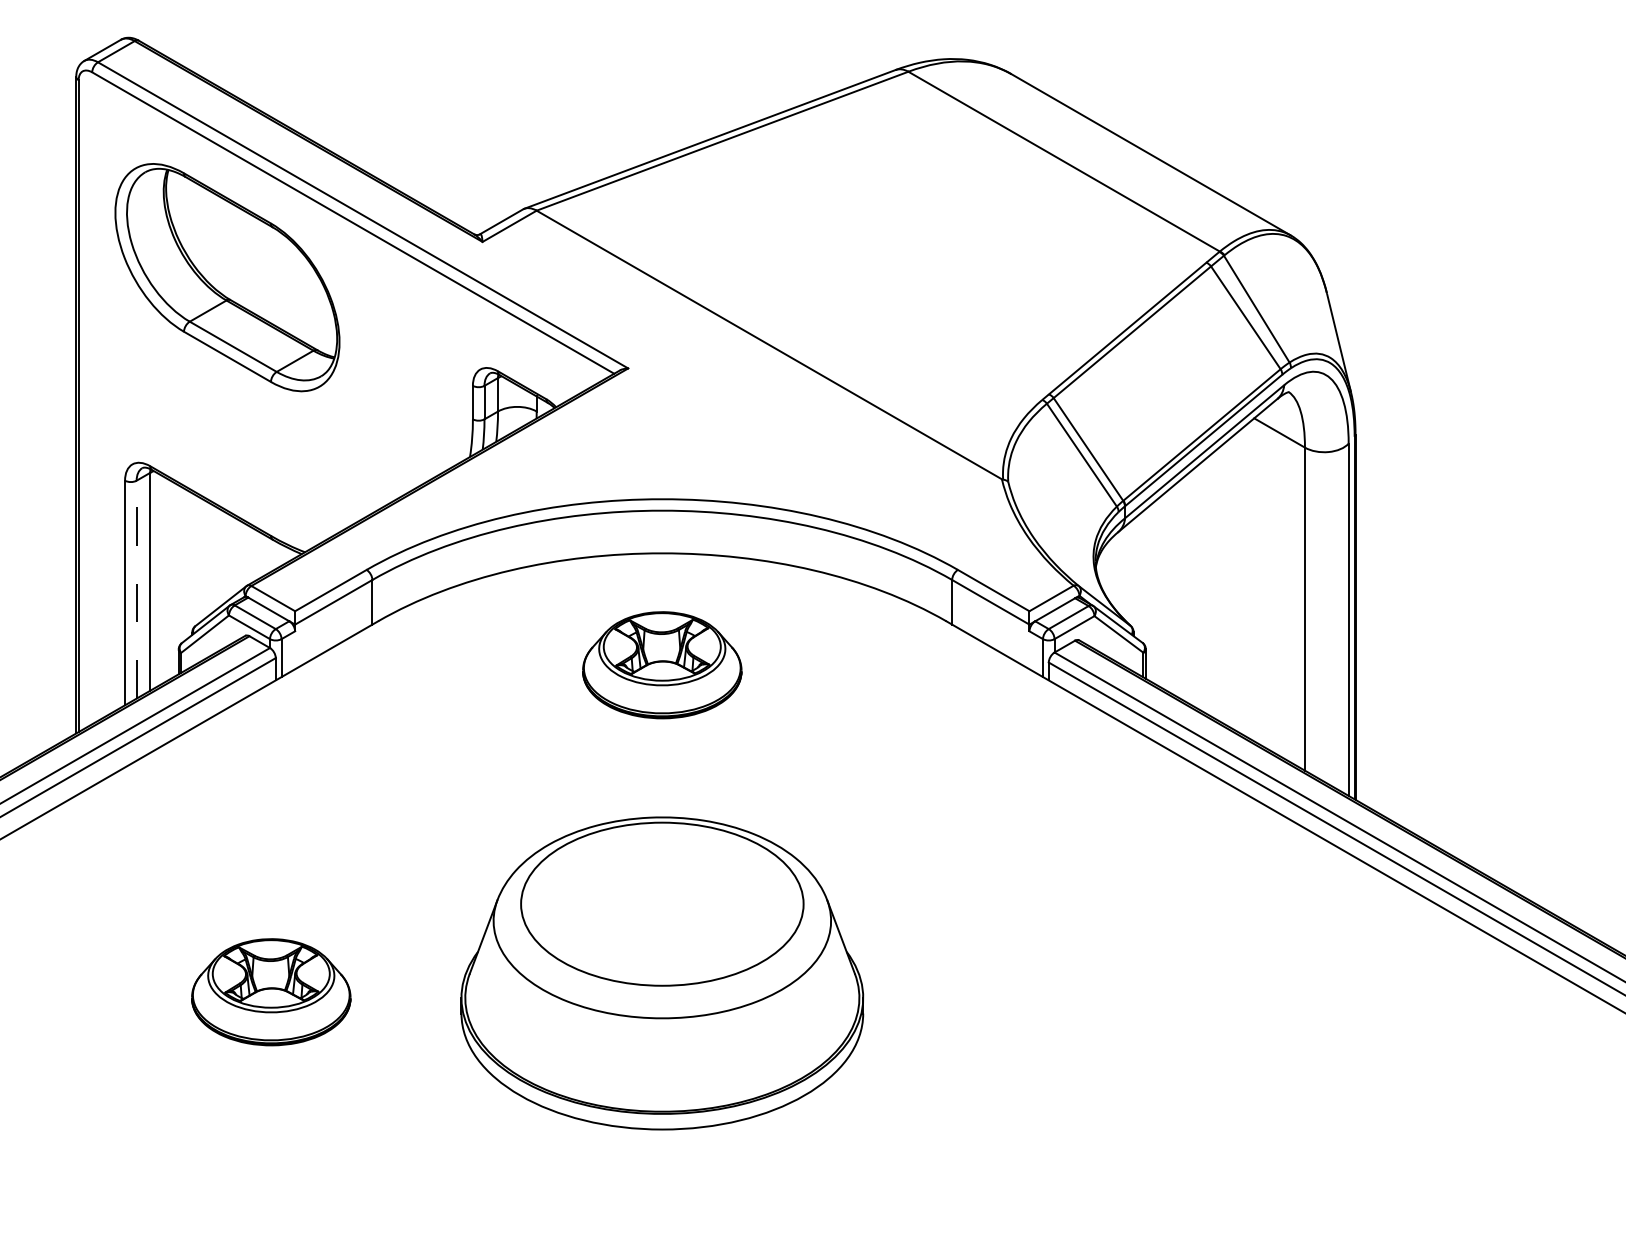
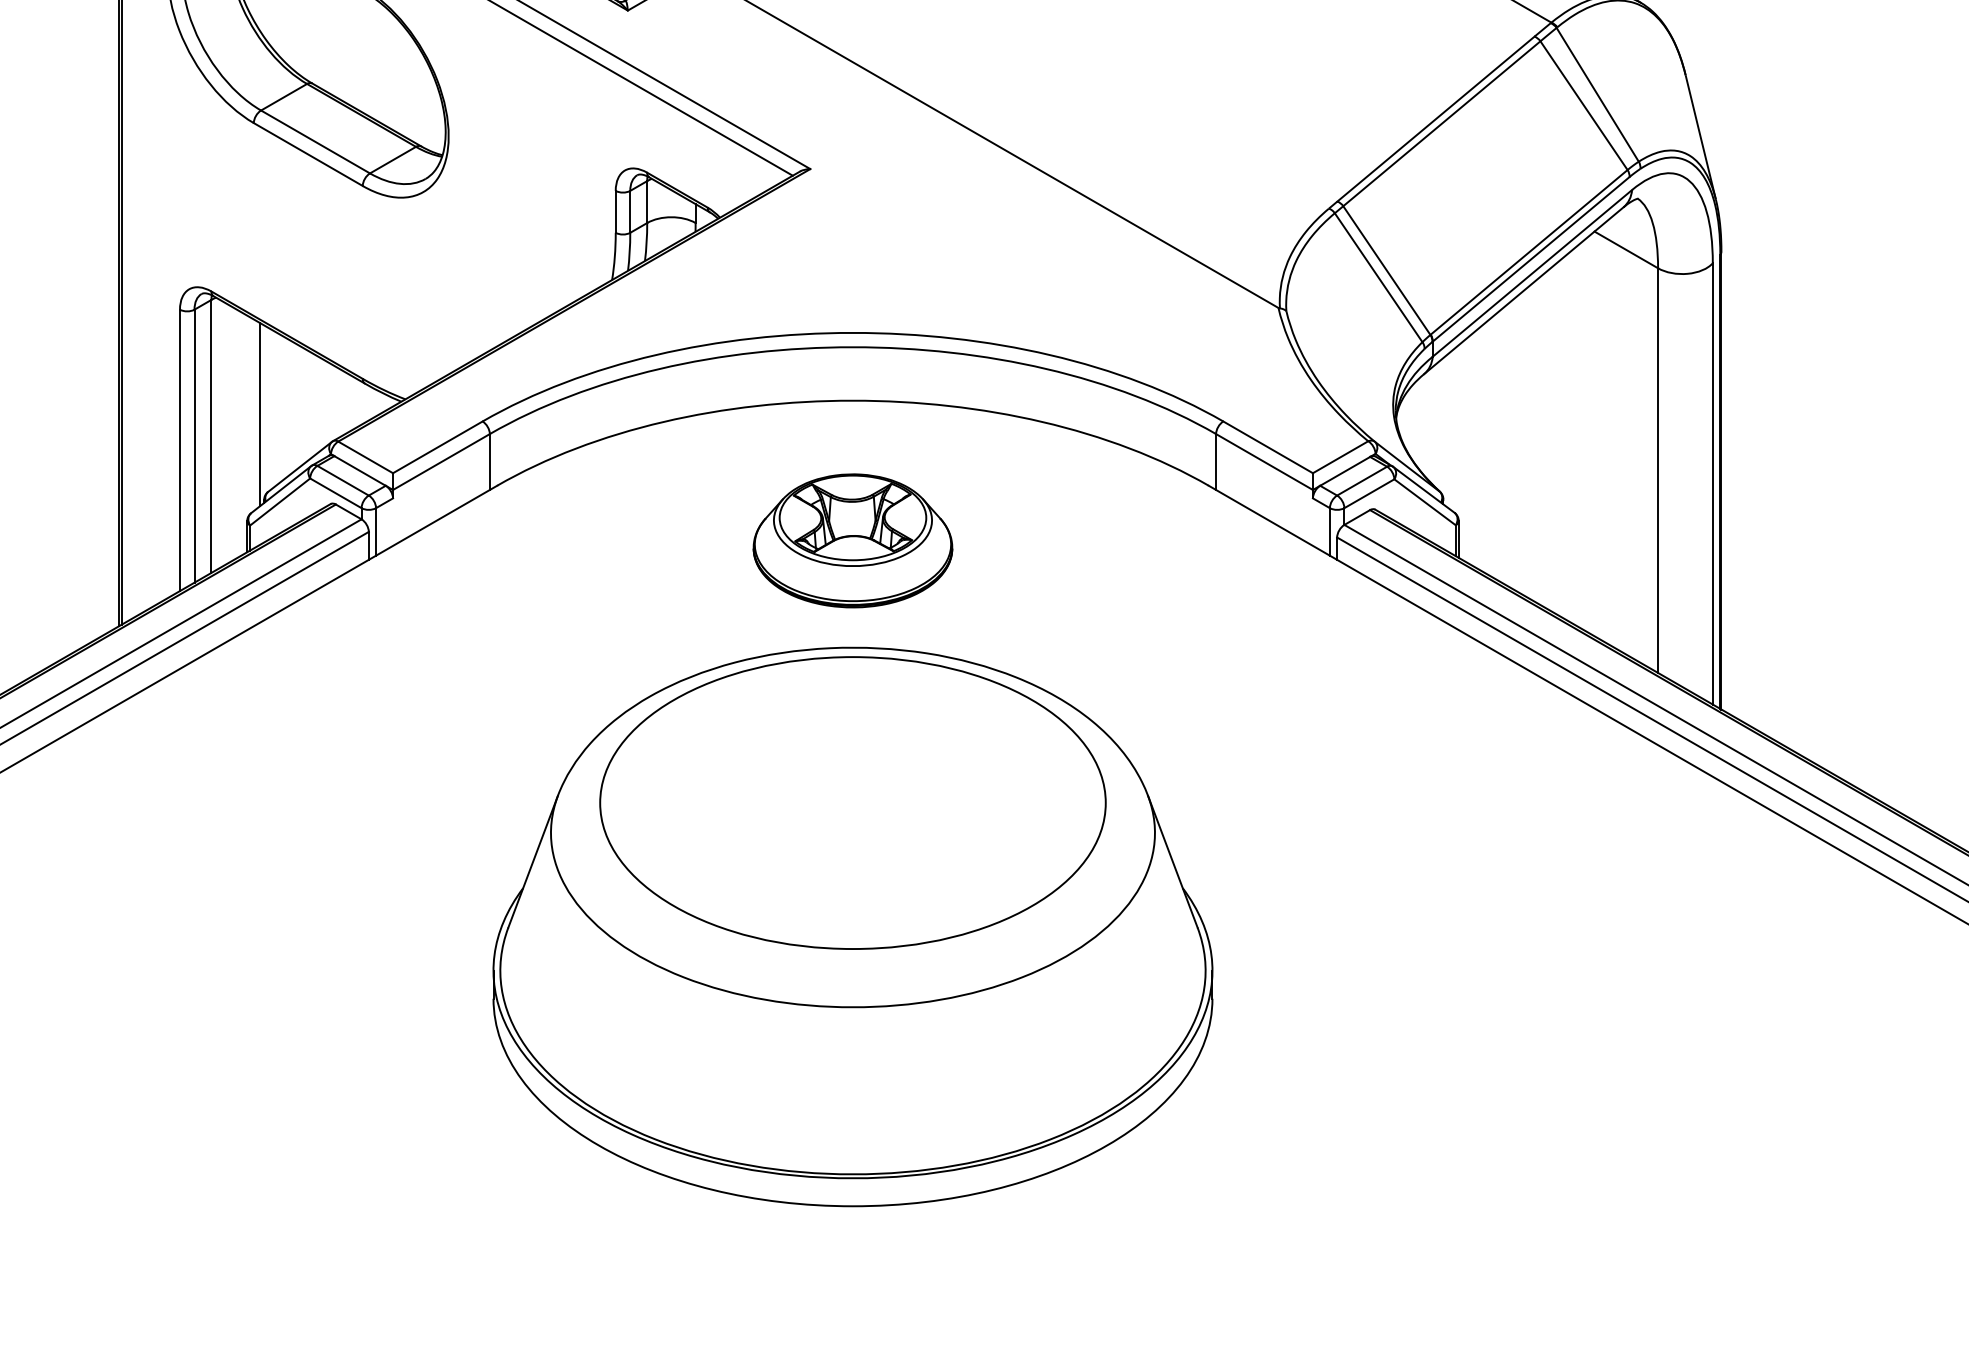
line: (188, 564) -> (259, 414), added
line: (136, 589) -> (194, 445), dashed -> solid
part: (662, 973) -> (853, 927), size x1.43
part: (271, 992) -> (363, 950), removed

